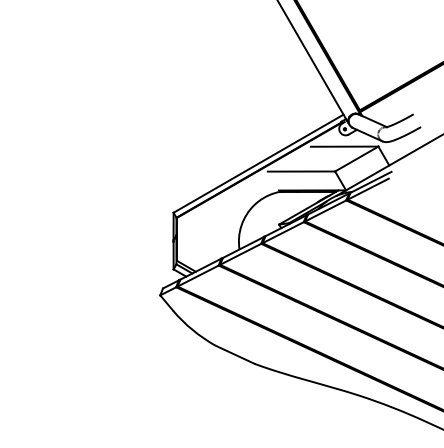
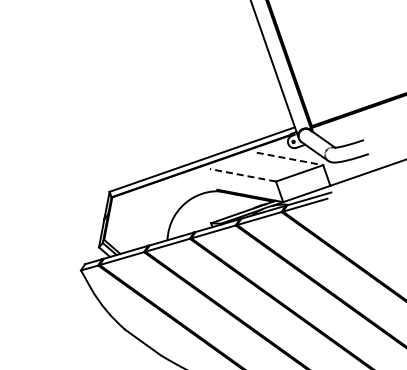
line: (344, 146) -> (289, 158), solid -> dashed
line: (301, 171) -> (243, 175), solid -> dashed

